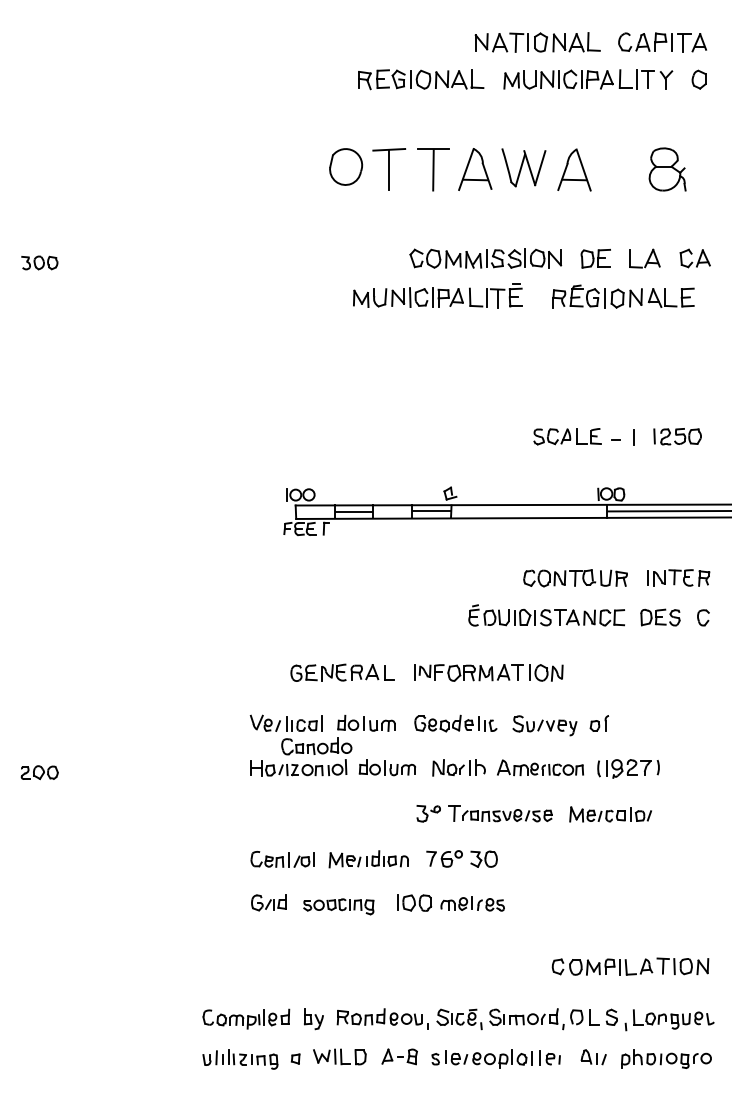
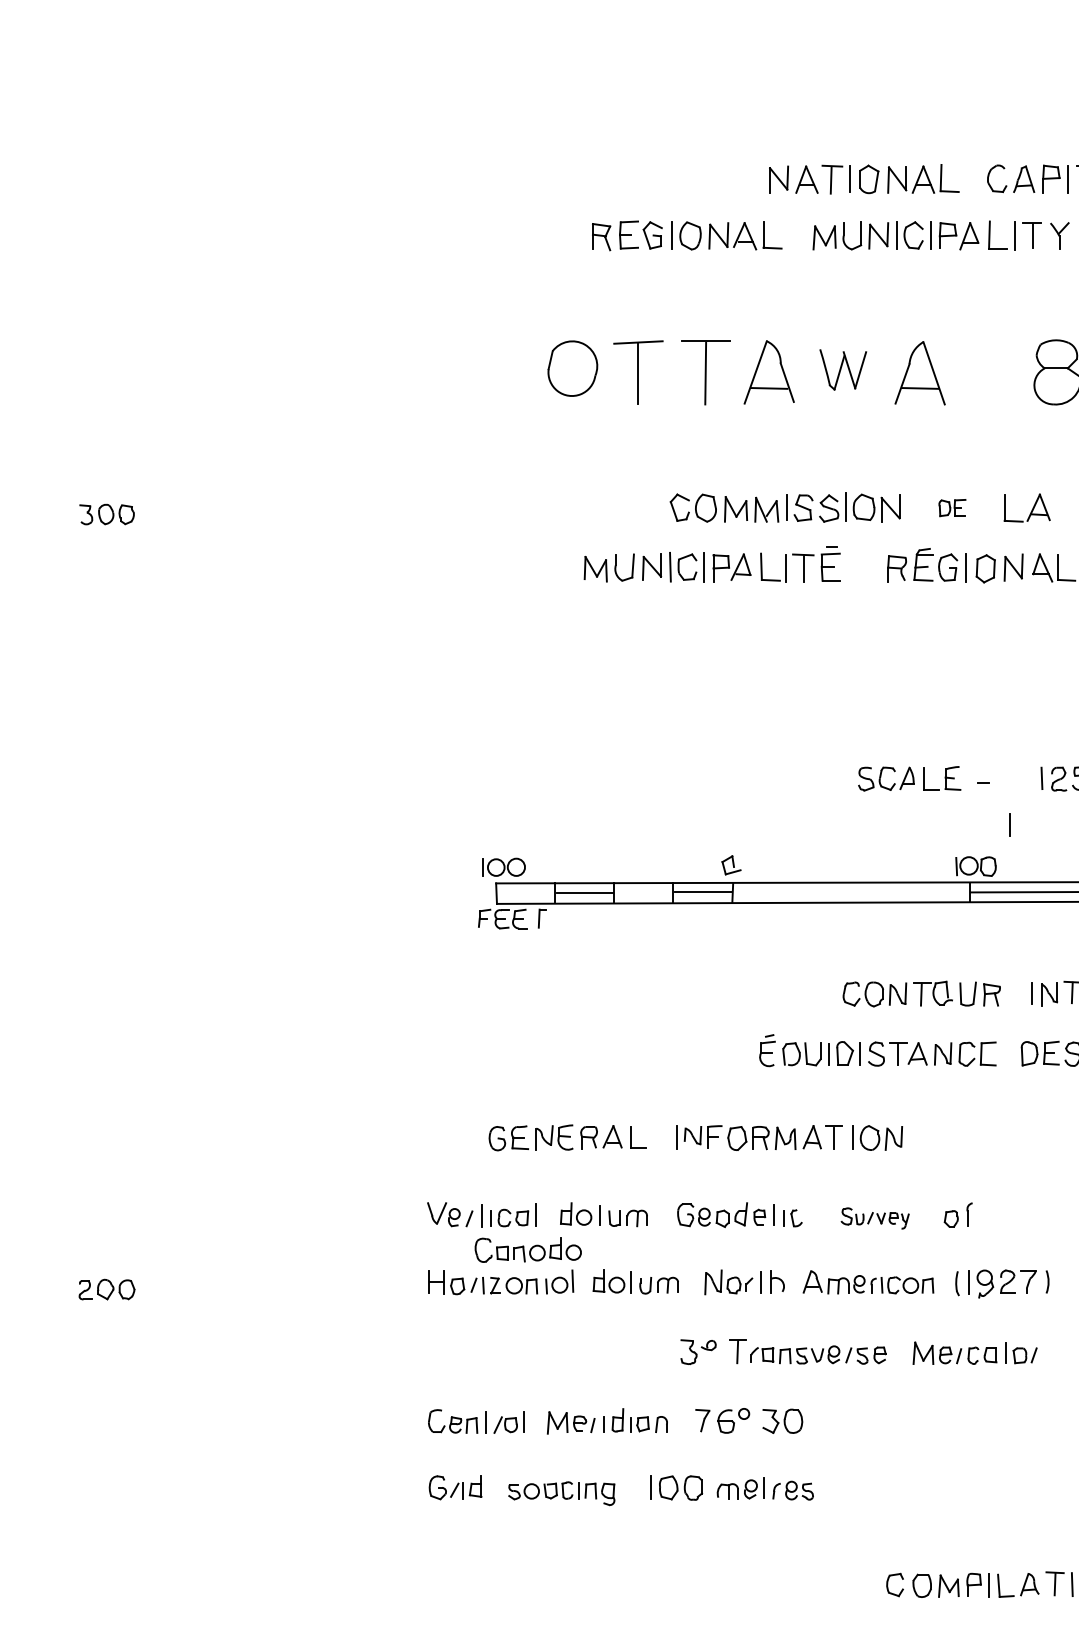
part: (523, 167) -> (842, 369), size x0.7
part: (595, 258) -> (952, 507), size x0.6
line: (633, 437) -> (1009, 825), moved
part: (544, 725) -> (874, 1217), size x0.7

